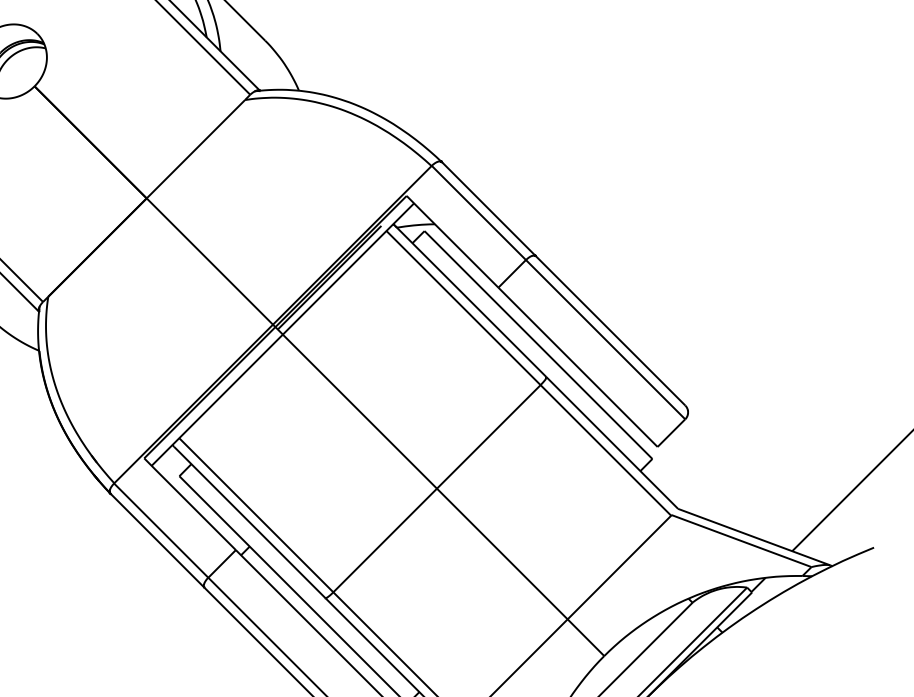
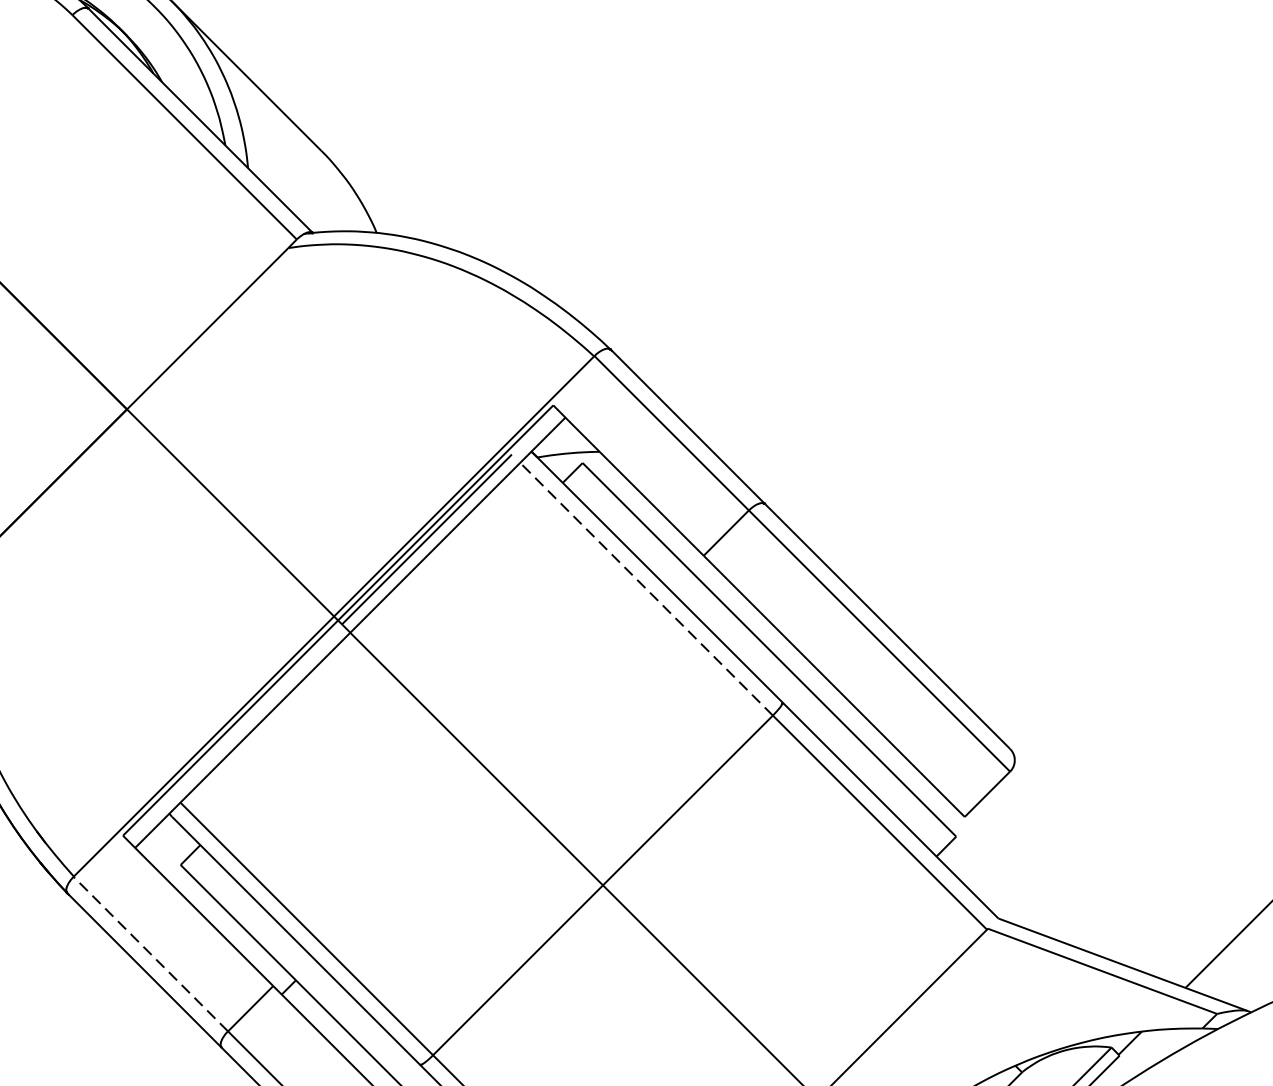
line: (463, 308) -> (646, 589), solid -> dashed
line: (161, 530) -> (151, 953), solid -> dashed

